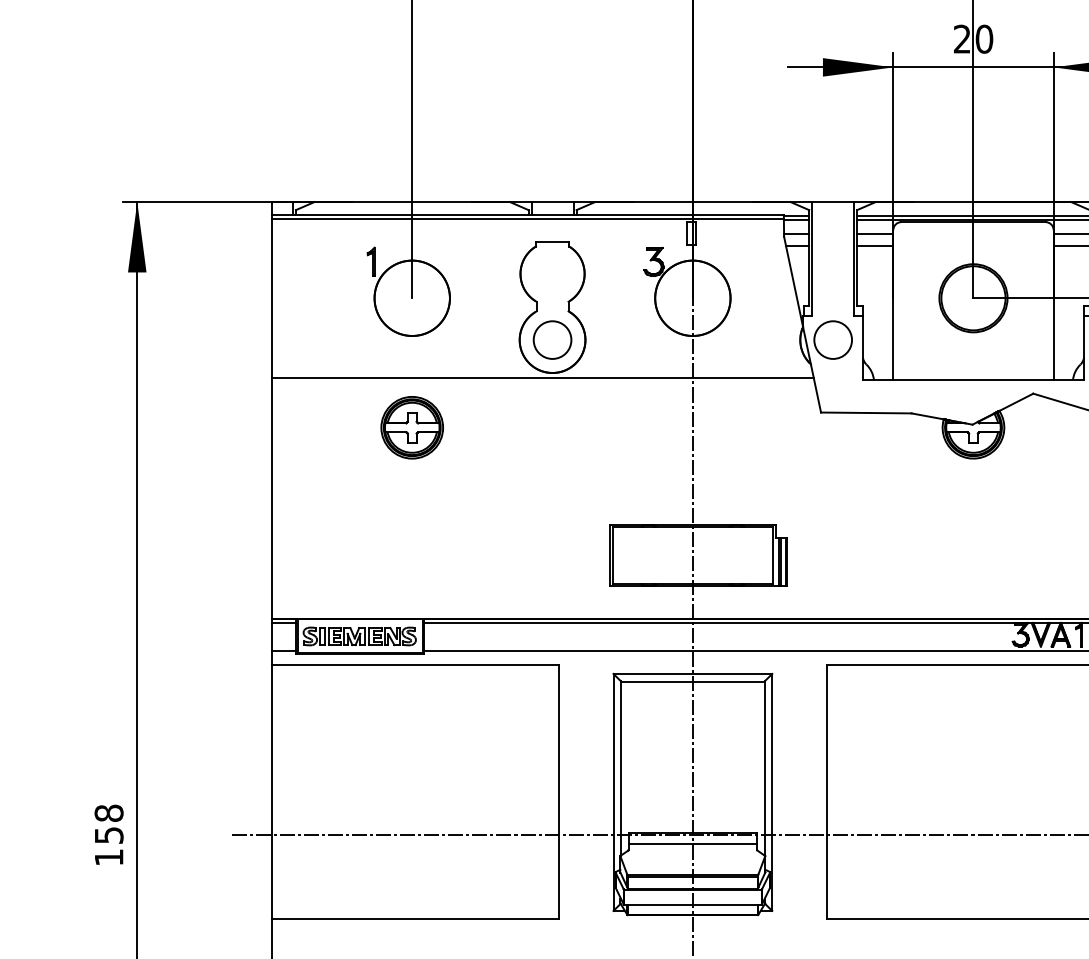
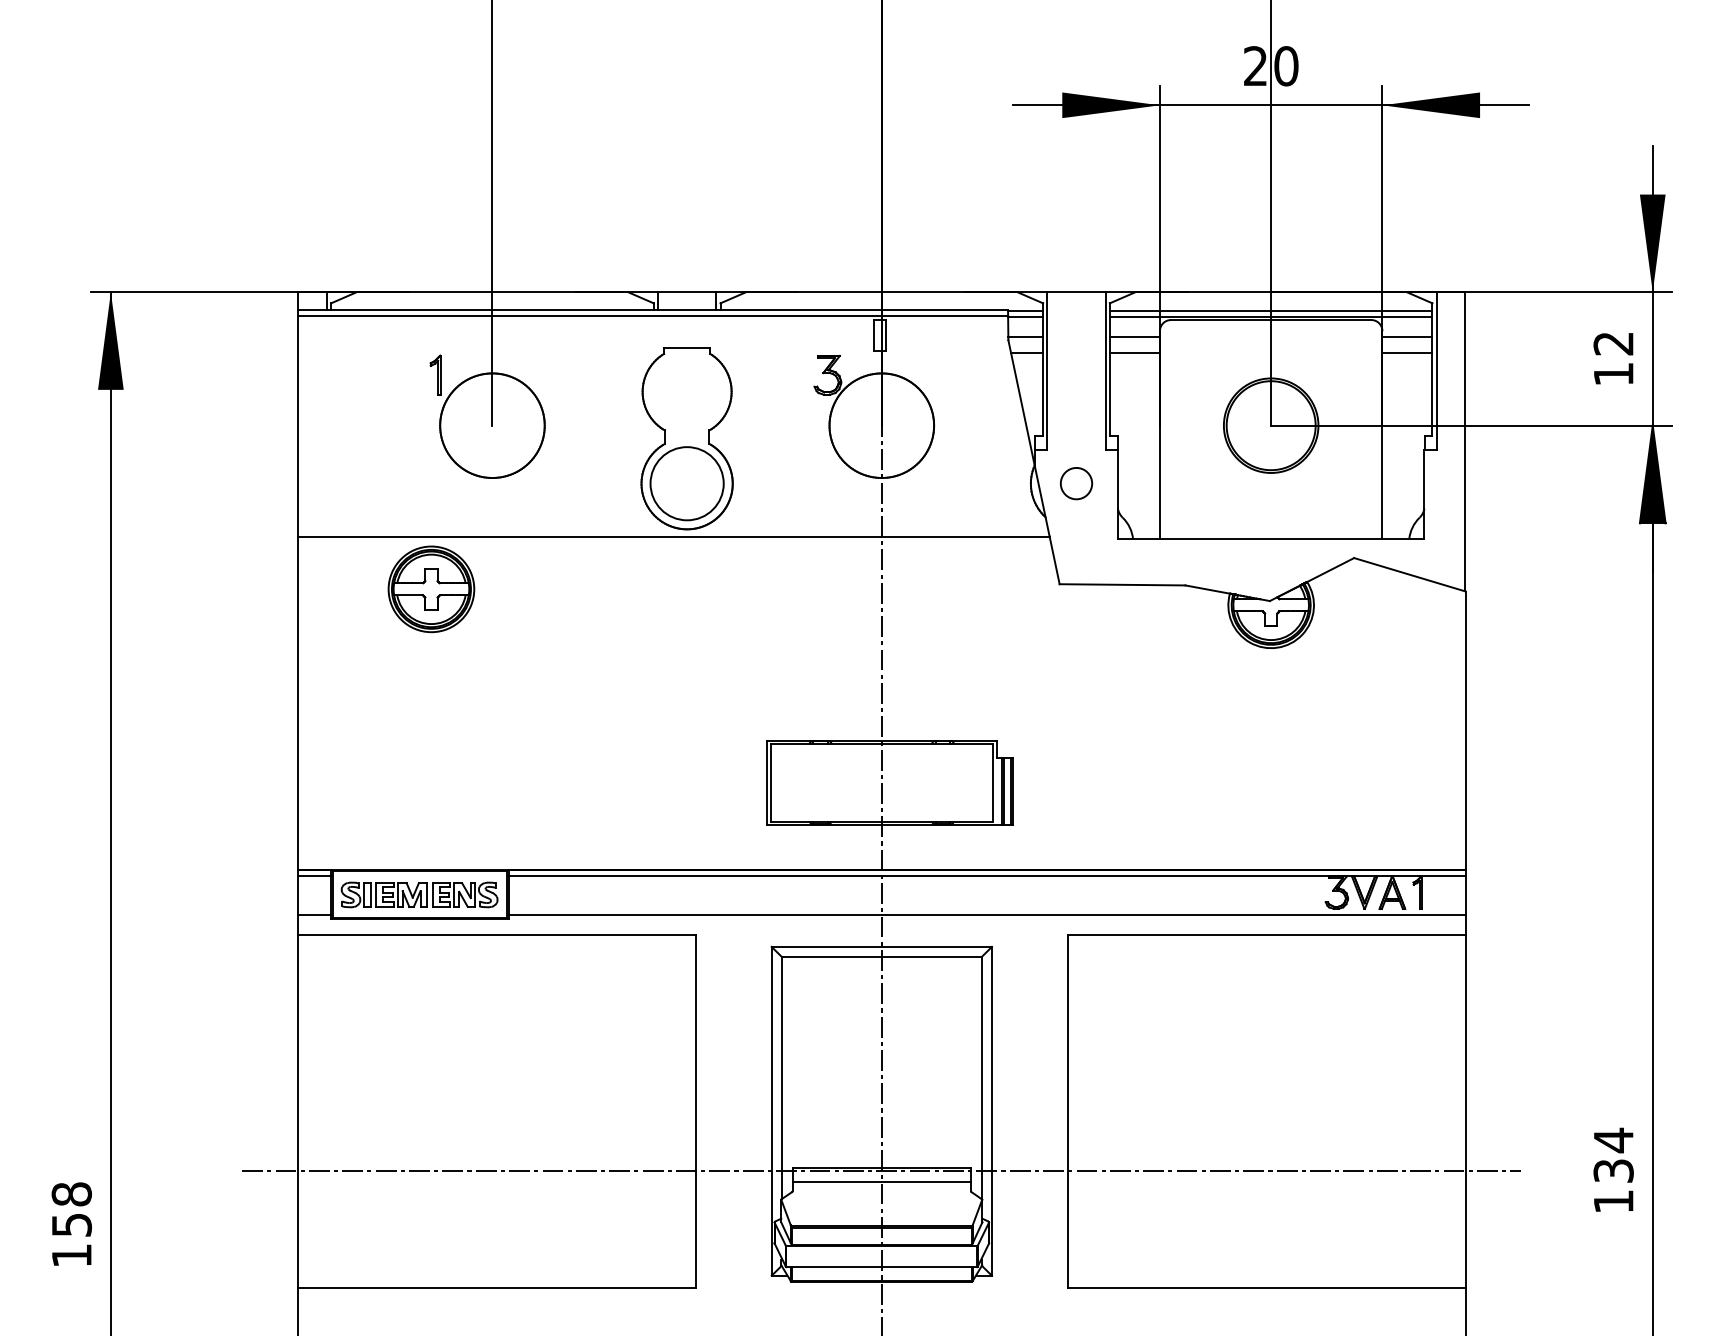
circle: (552, 339) -> (687, 483), size x1.4
circle: (833, 339) -> (1076, 483), size x0.6
part: (412, 427) -> (431, 589), moved
text: (108, 834) -> (71, 1223), moved

